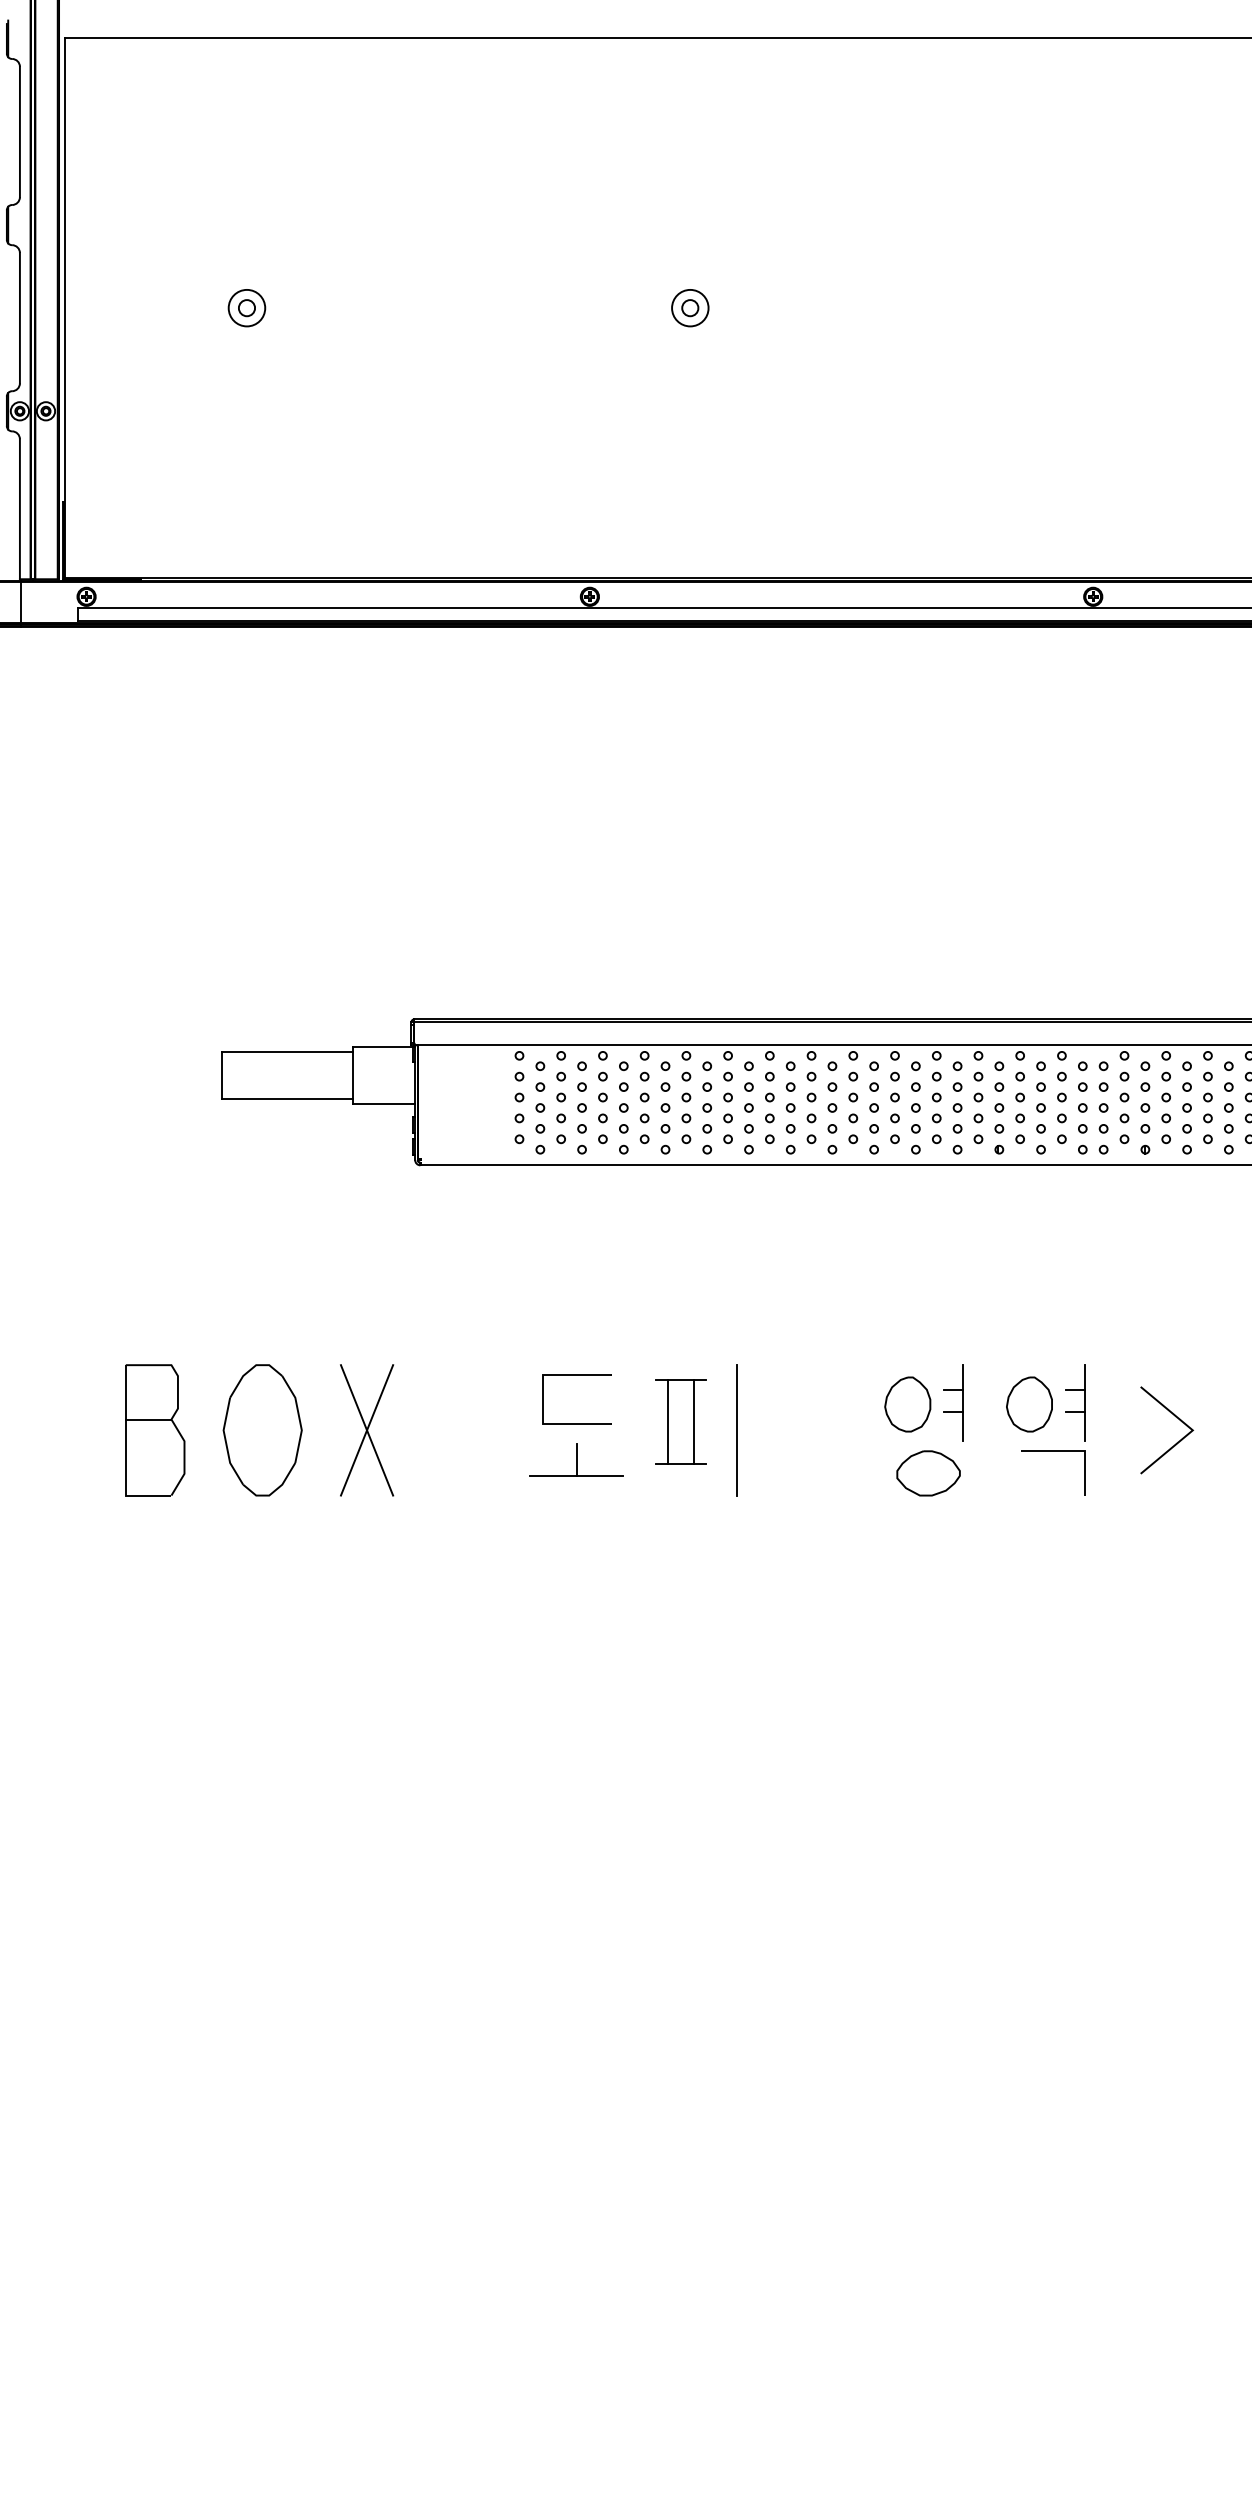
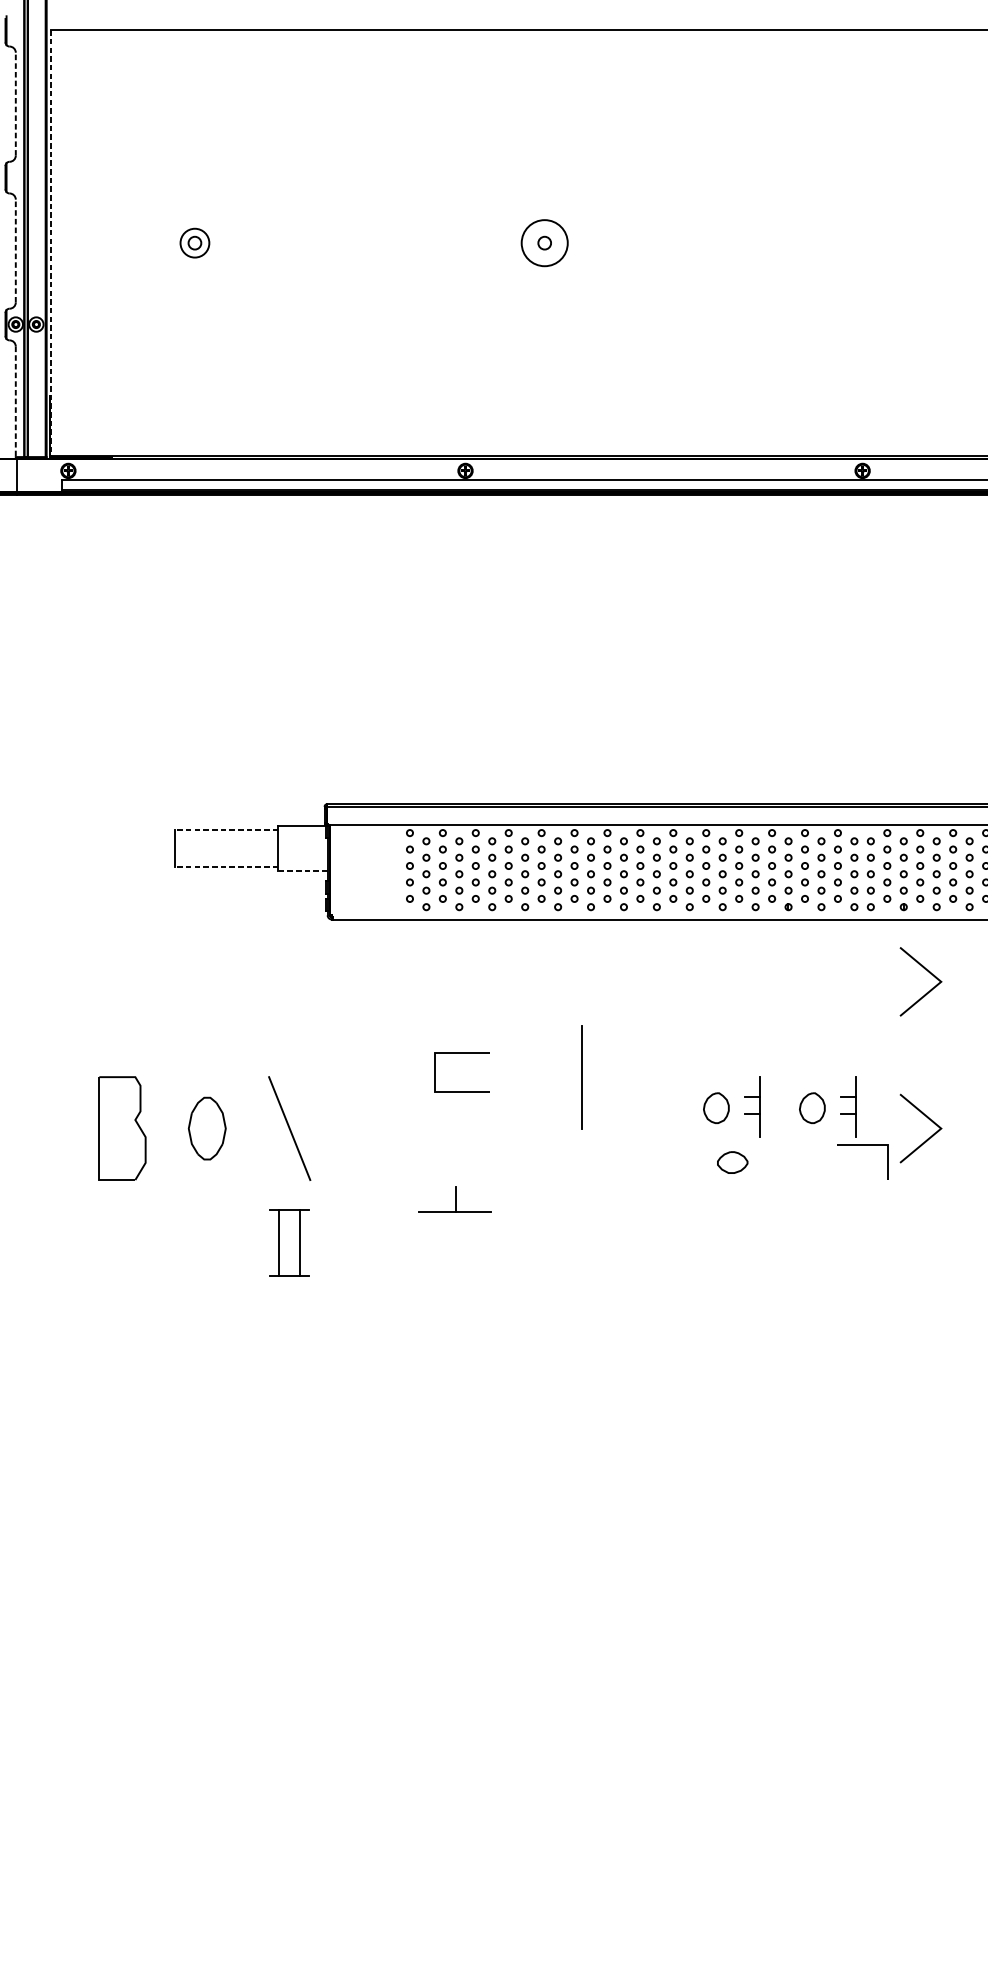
line: (19, 131) -> (15, 103), solid -> dashed
circle: (690, 307) -> (544, 242), size x1.6
line: (64, 308) -> (50, 243), solid -> dashed
line: (19, 317) -> (15, 250), solid -> dashed
line: (19, 509) -> (15, 402), solid -> dashed
line: (286, 1051) -> (226, 829), solid -> dashed
line: (286, 1098) -> (226, 866), solid -> dashed
line: (383, 1104) -> (302, 871), solid -> dashed
line: (1177, 1255) -> (929, 990), added
line: (576, 1375) -> (462, 1053), moved
part: (907, 1404) -> (716, 1108), size x0.7
part: (1029, 1404) -> (812, 1108), size x0.7
line: (148, 1419) -> (117, 1120), removed
part: (680, 1421) -> (289, 1243), moved
part: (262, 1430) -> (207, 1128), size x0.6
line: (366, 1430) -> (289, 1128), removed
line: (736, 1430) -> (581, 1077), moved
line: (1053, 1451) -> (862, 1145), moved
part: (576, 1459) -> (454, 1198), moved
part: (928, 1473) -> (732, 1162), size x0.6

